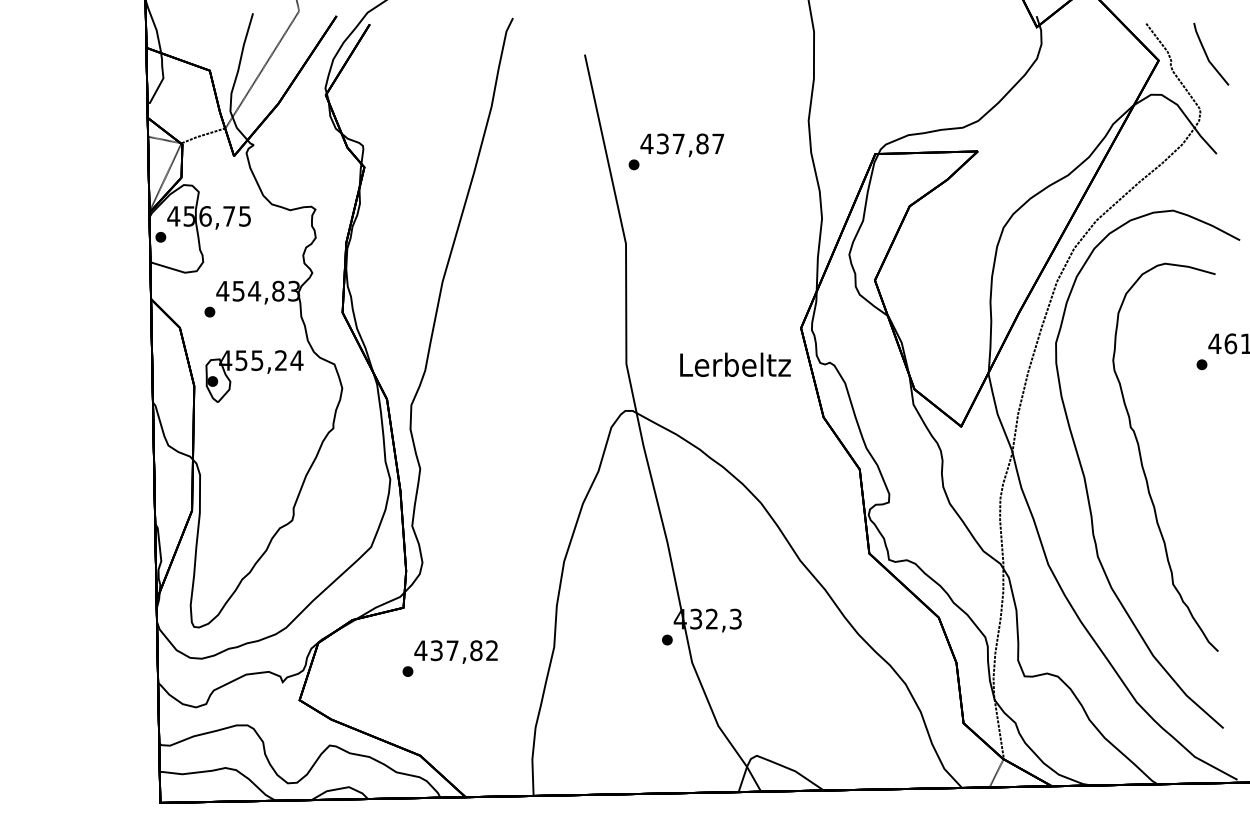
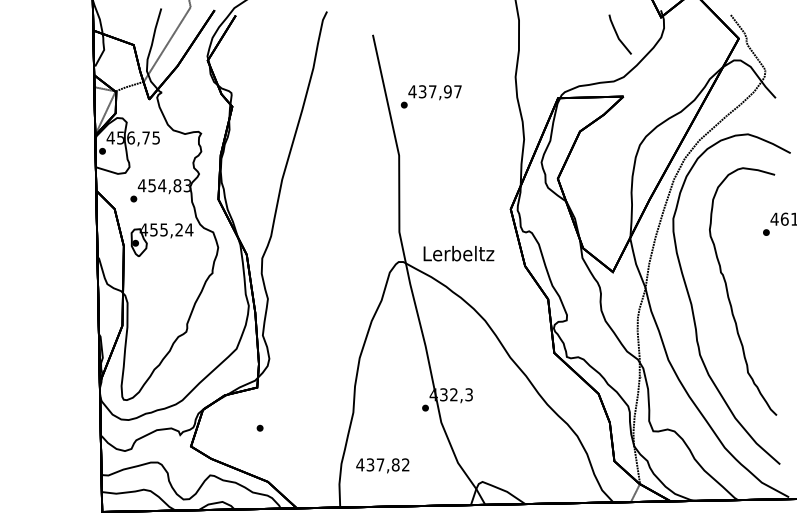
line: (1208, 55) -> (618, 35), moved
text: (701, 143) -> (447, 91), 437,87 -> 437,97
text: (734, 364) -> (458, 253), moved
text: (455, 651) -> (382, 465), moved

